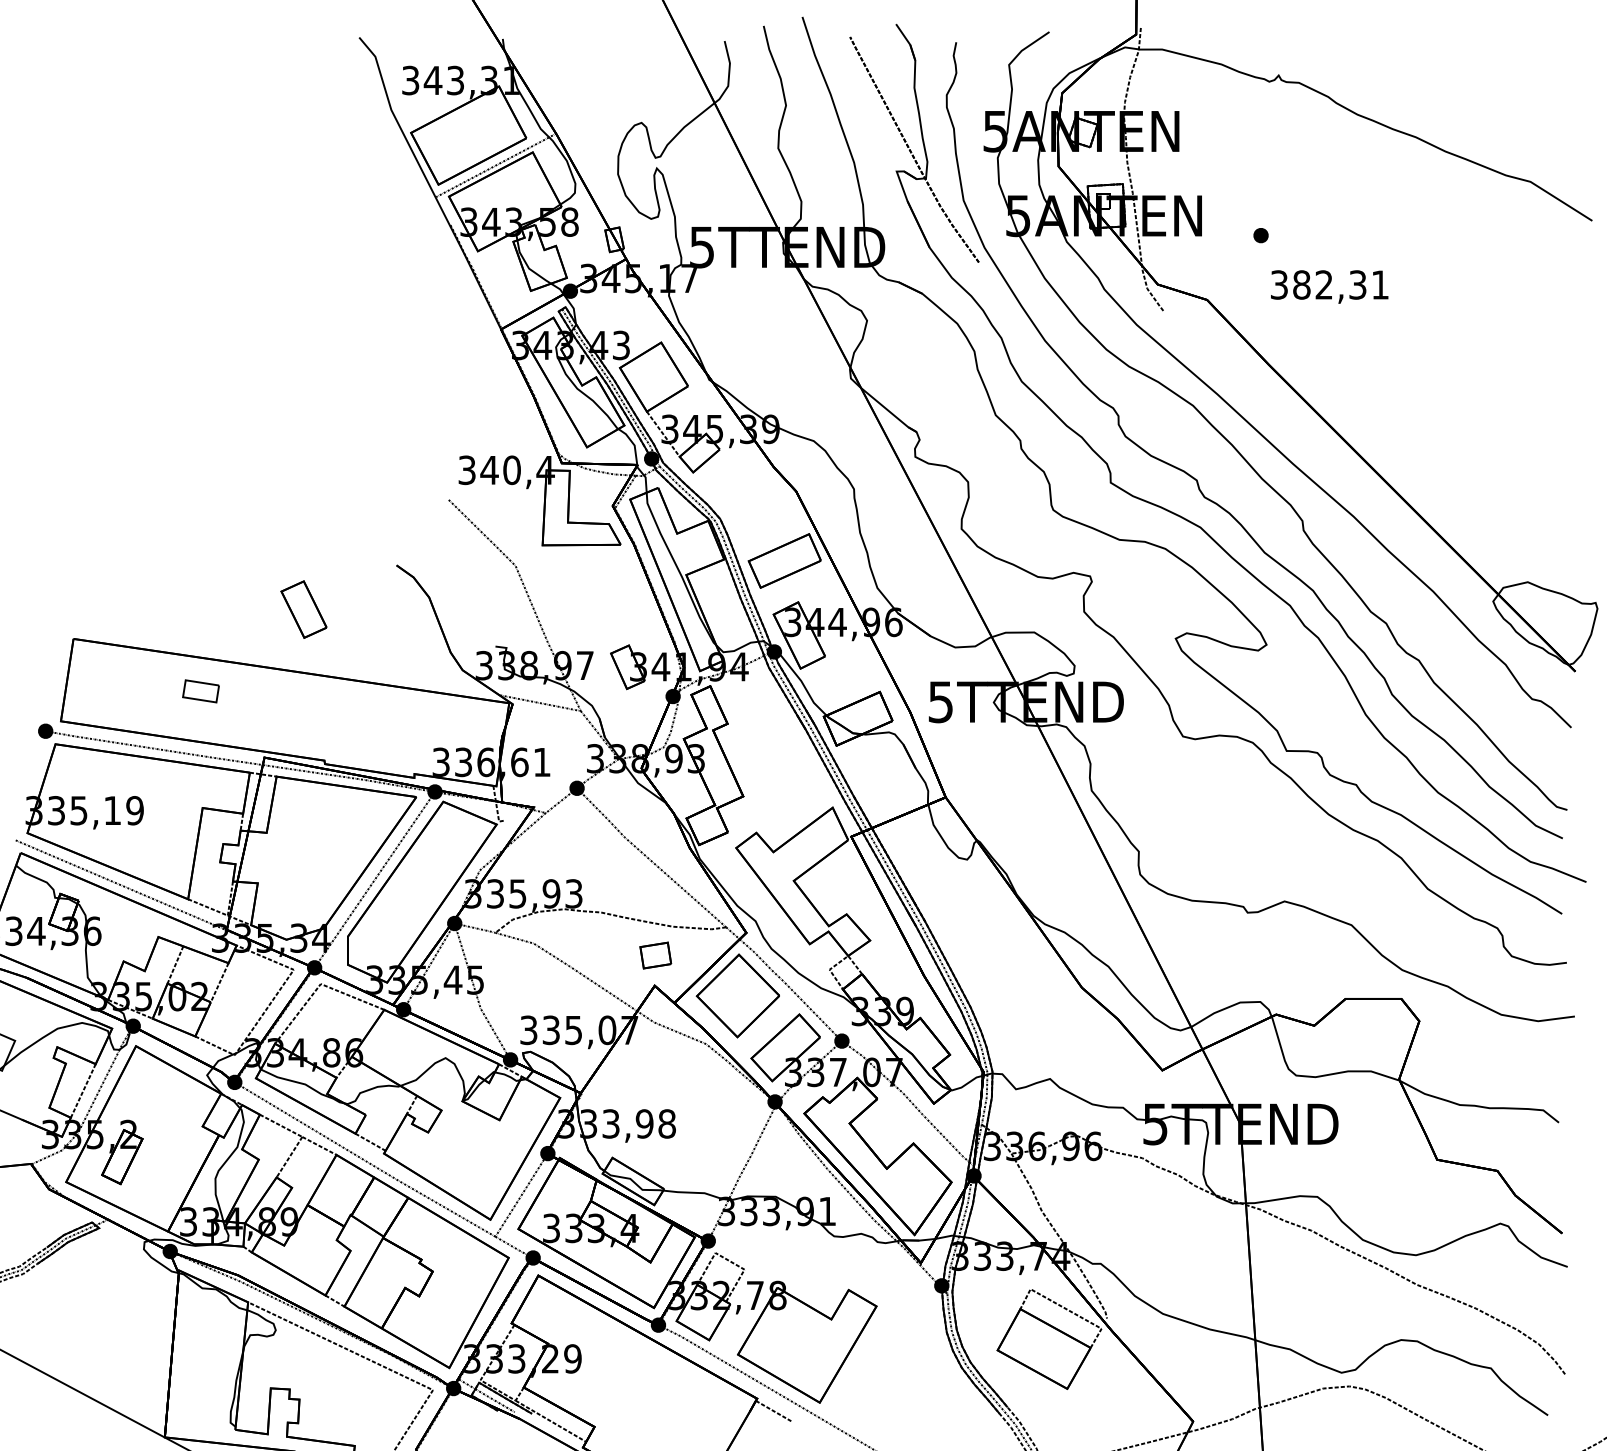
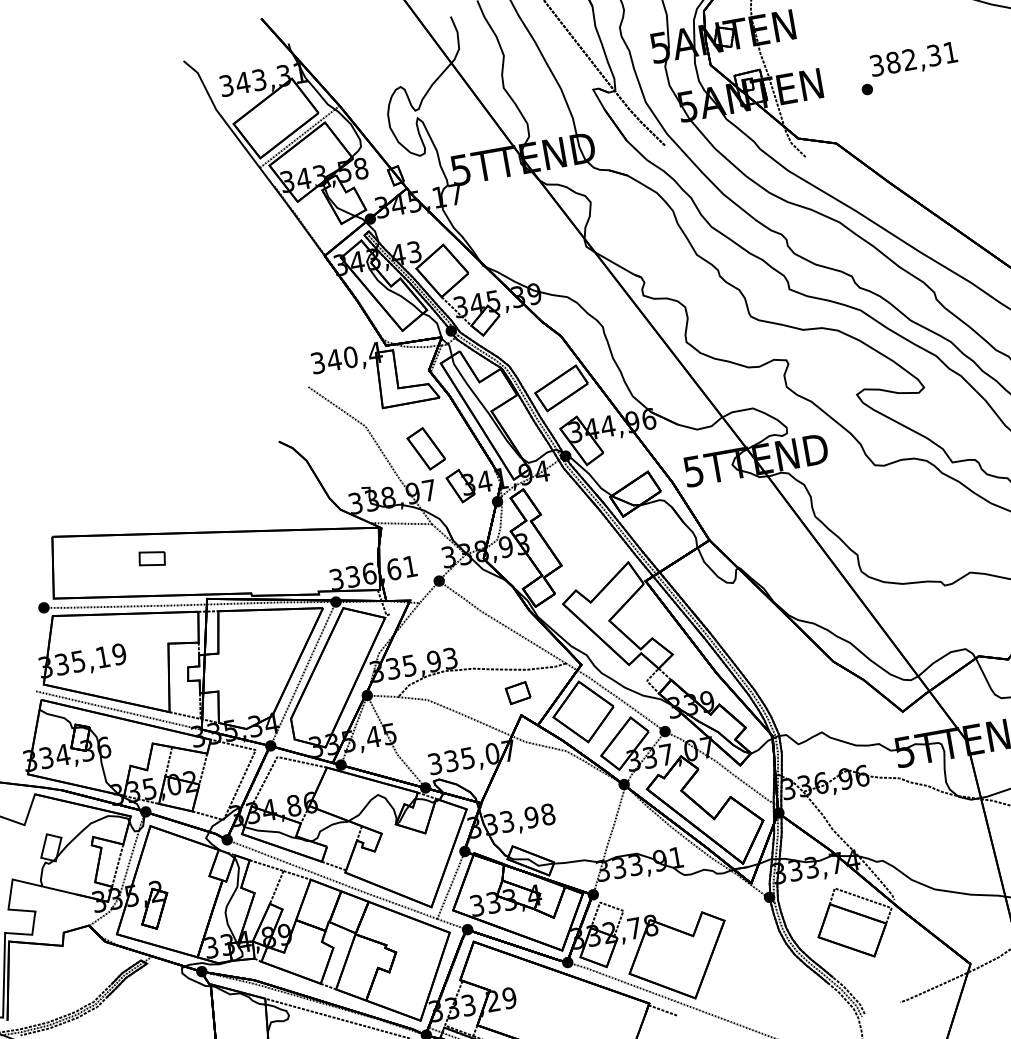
text: (1329, 286) -> (913, 60), moved
part: (303, 609) -> (425, 448), moved

